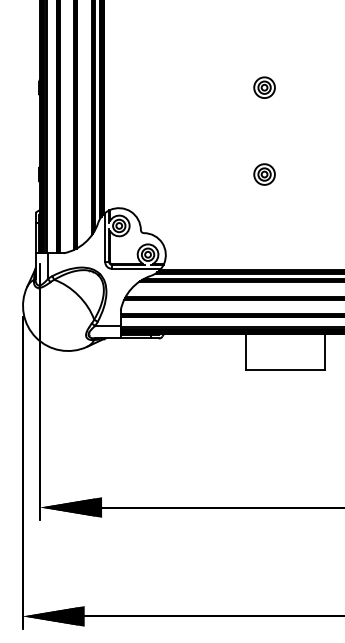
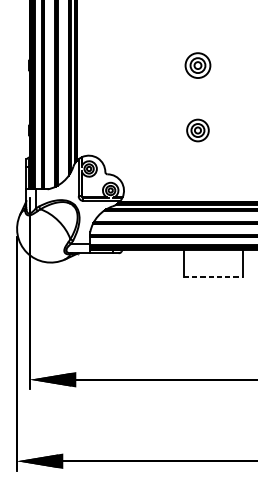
part: (264, 87) -> (197, 65), size x1.6
part: (264, 174) -> (197, 130), size x1.4
line: (285, 369) -> (213, 276), solid -> dashed

